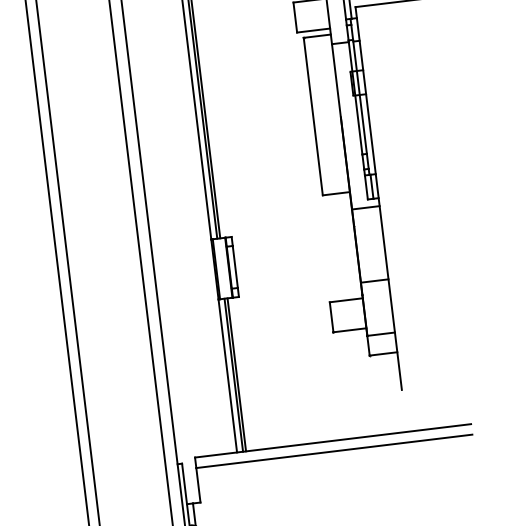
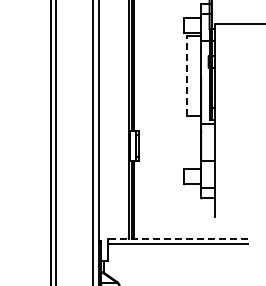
line: (313, 116) -> (187, 75), solid -> dashed
line: (332, 440) -> (177, 238), solid -> dashed

